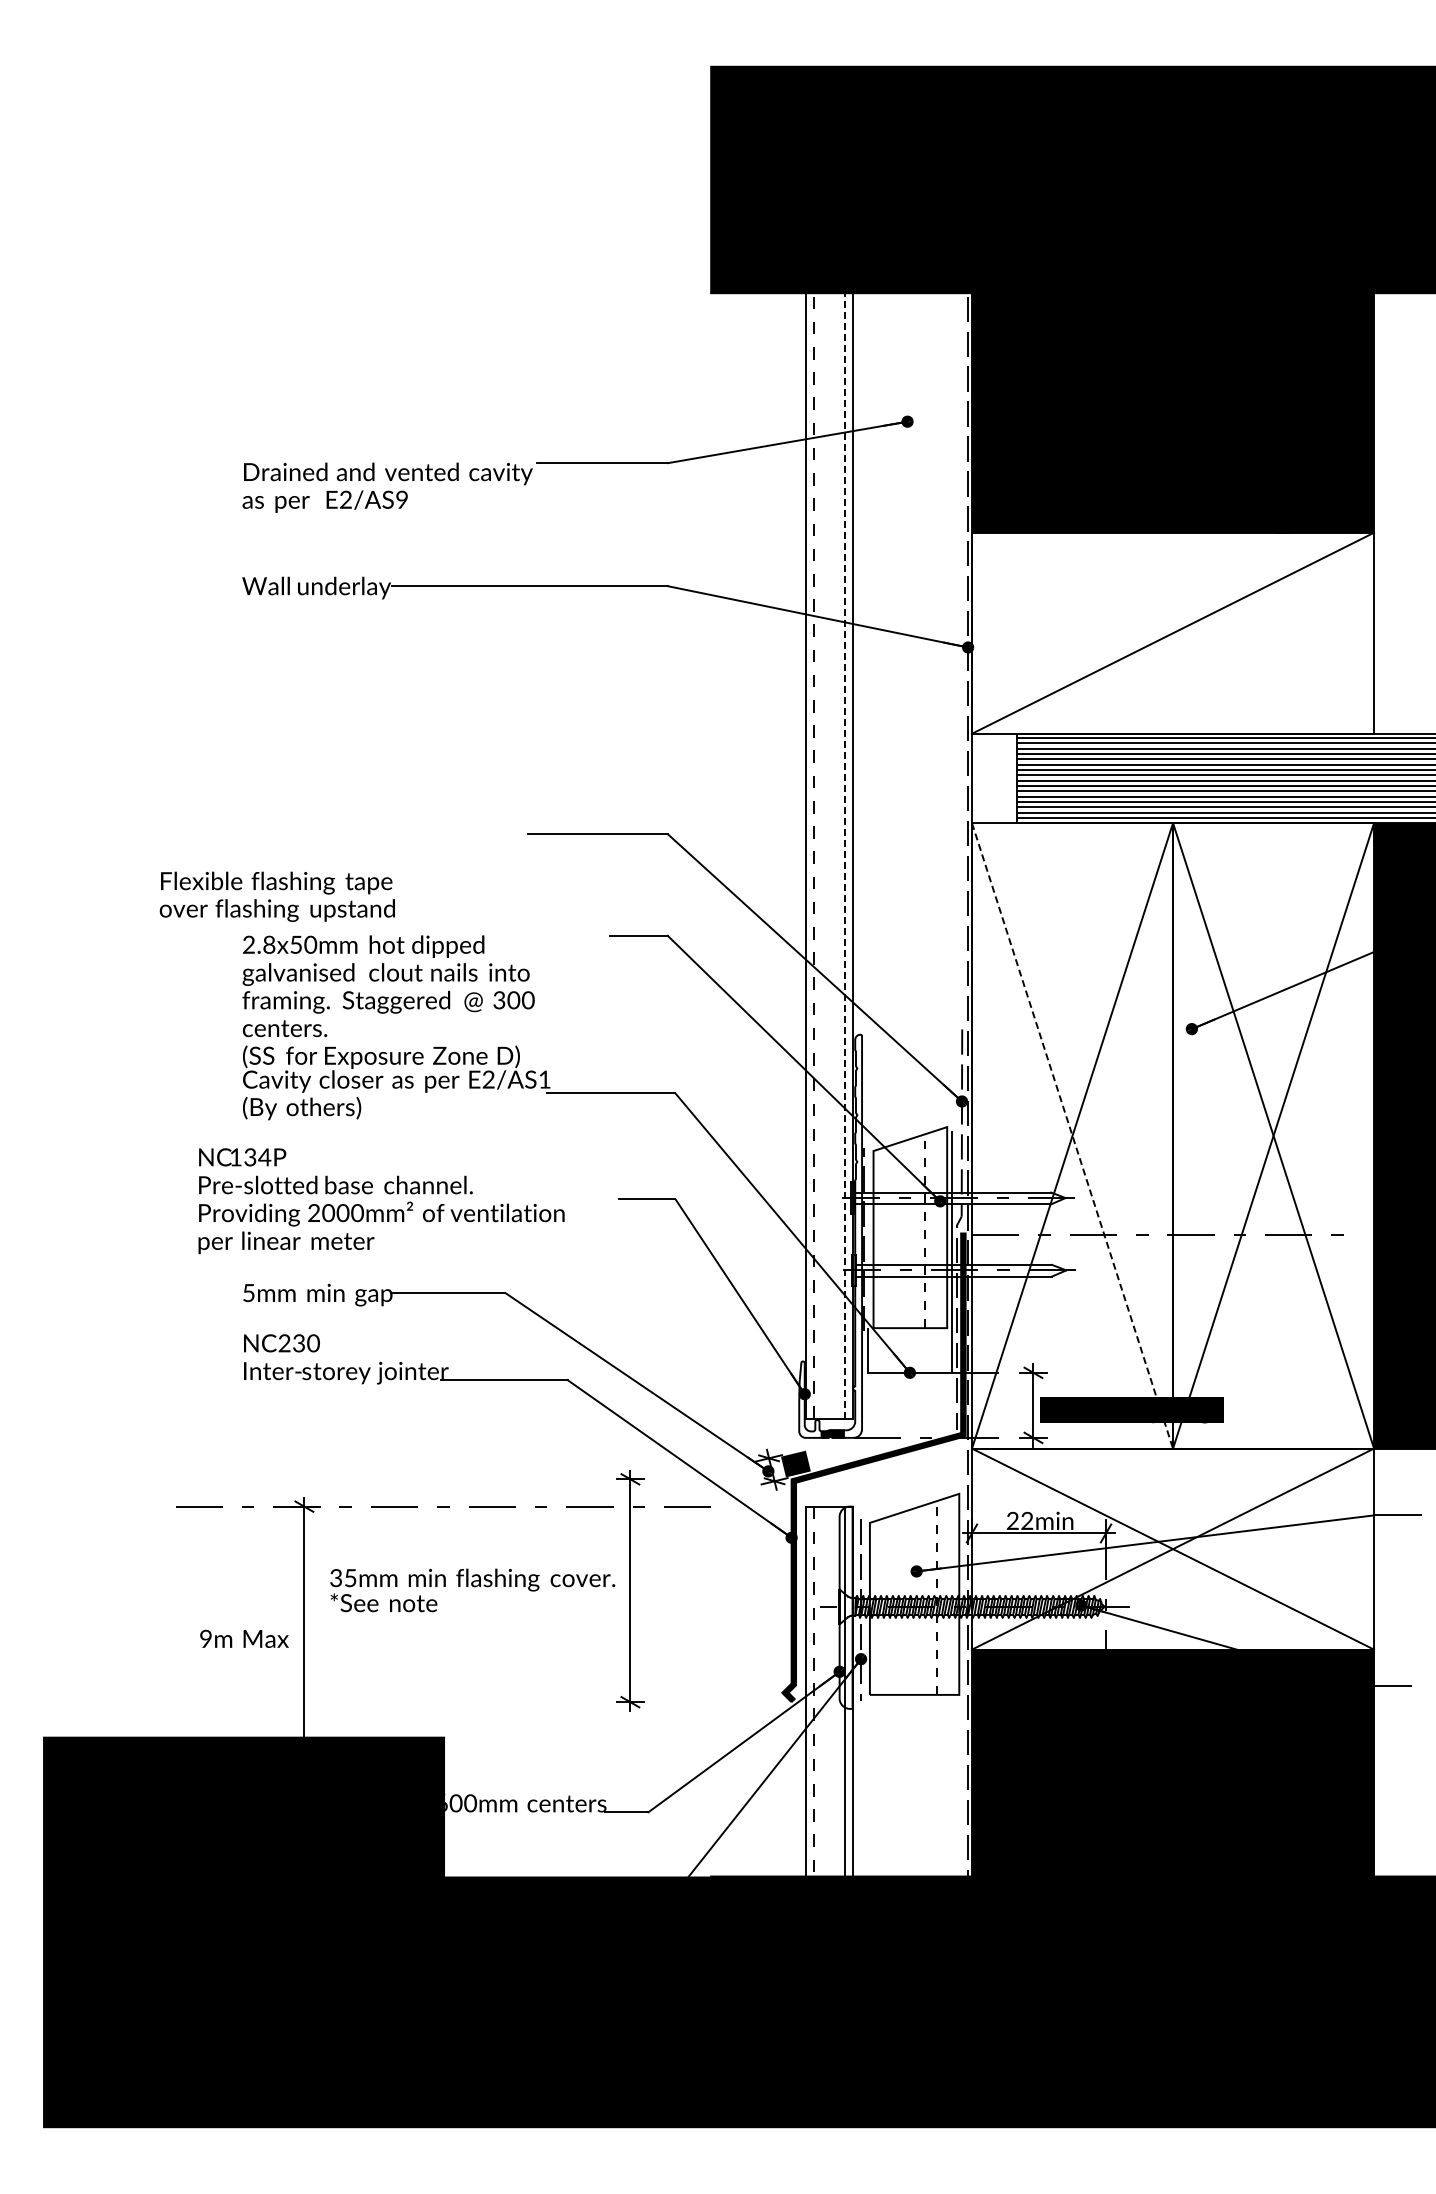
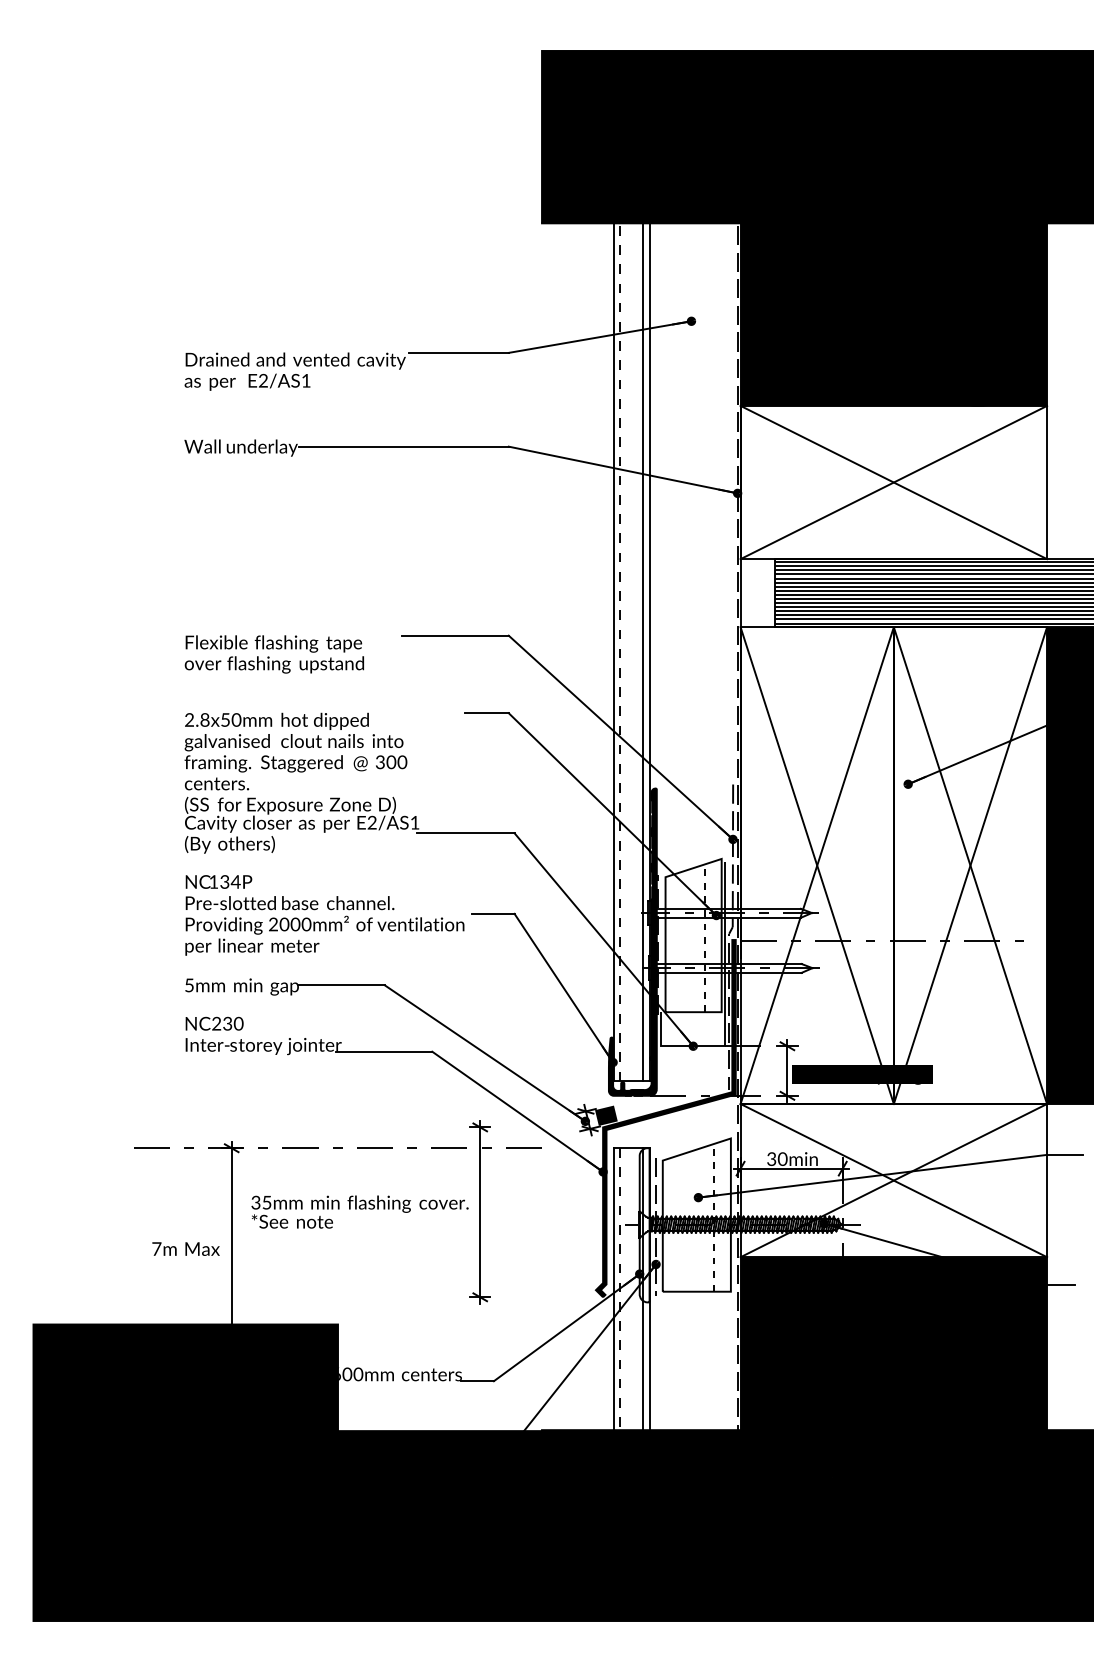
text: (401, 499) -> (305, 380), E2/AS9 -> E2/AS1
line: (1173, 632) -> (894, 481), added
line: (844, 790) -> (643, 602), dashed -> solid
text: (276, 896) -> (273, 654), moved
line: (1072, 1136) -> (817, 866), dashed -> solid
text: (381, 1201) -> (324, 915), moved
fill: (830, 1235) -> (632, 941), added
text: (1019, 1520) -> (776, 1158), 22min -> 30min
text: (206, 1638) -> (157, 1248), 9m -> 7m

